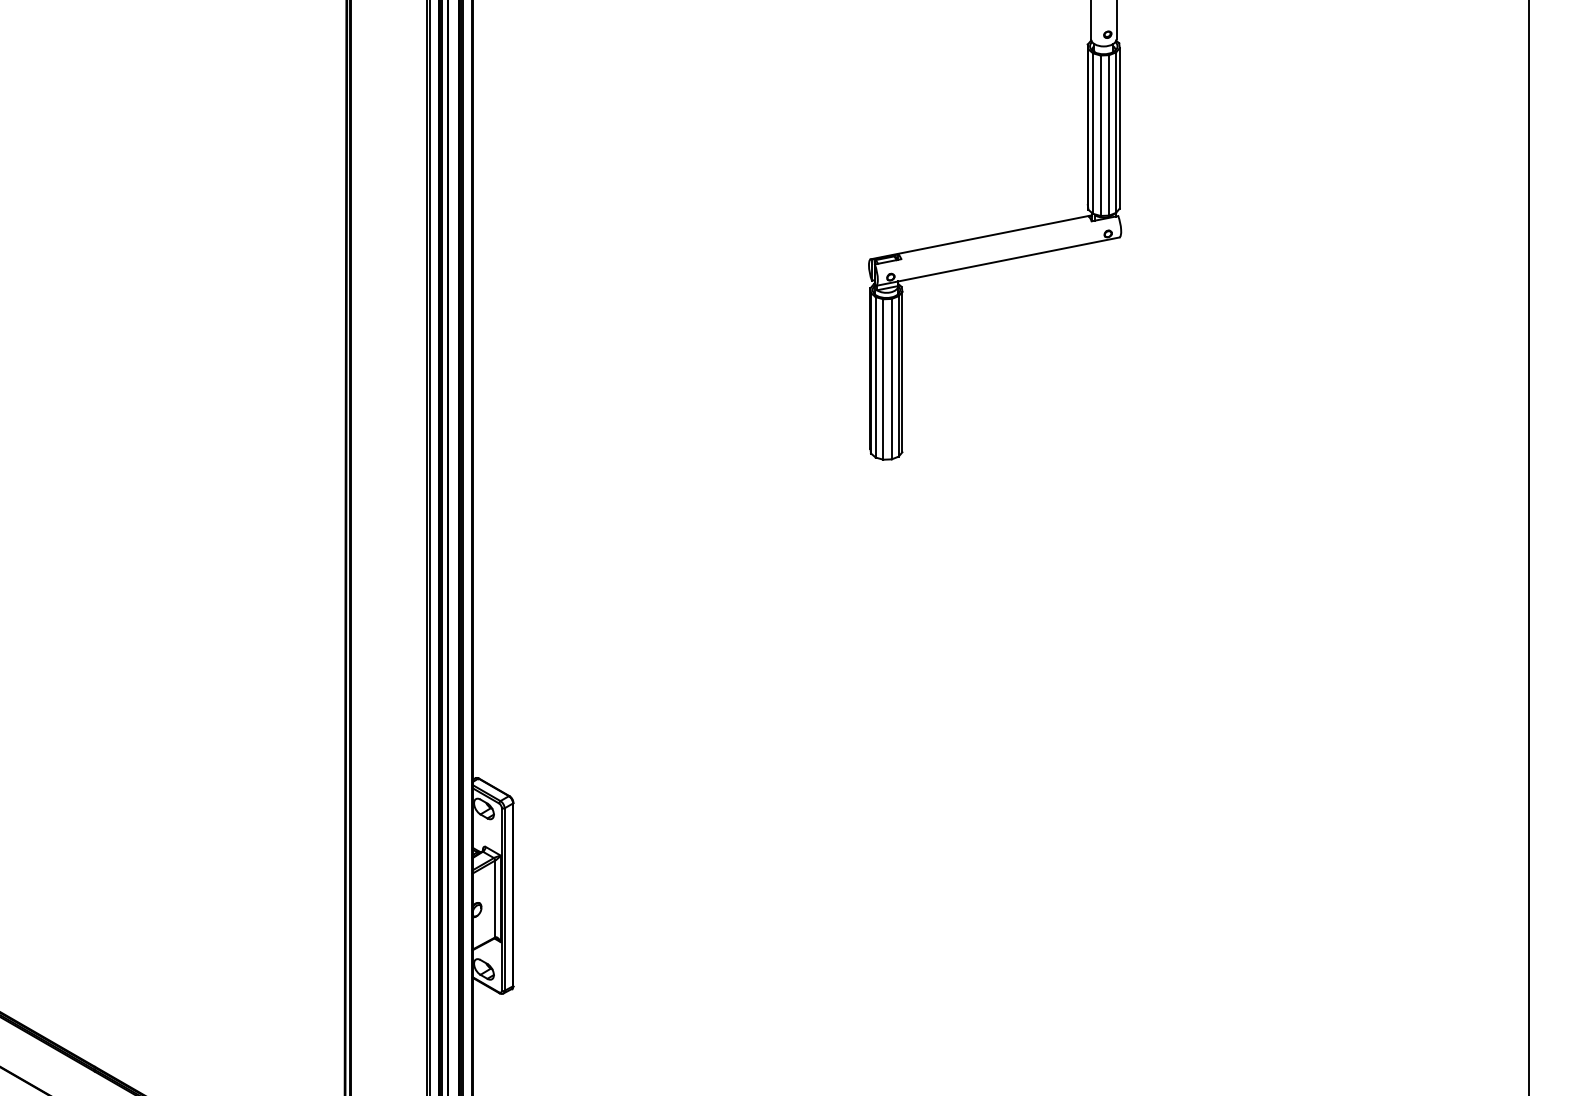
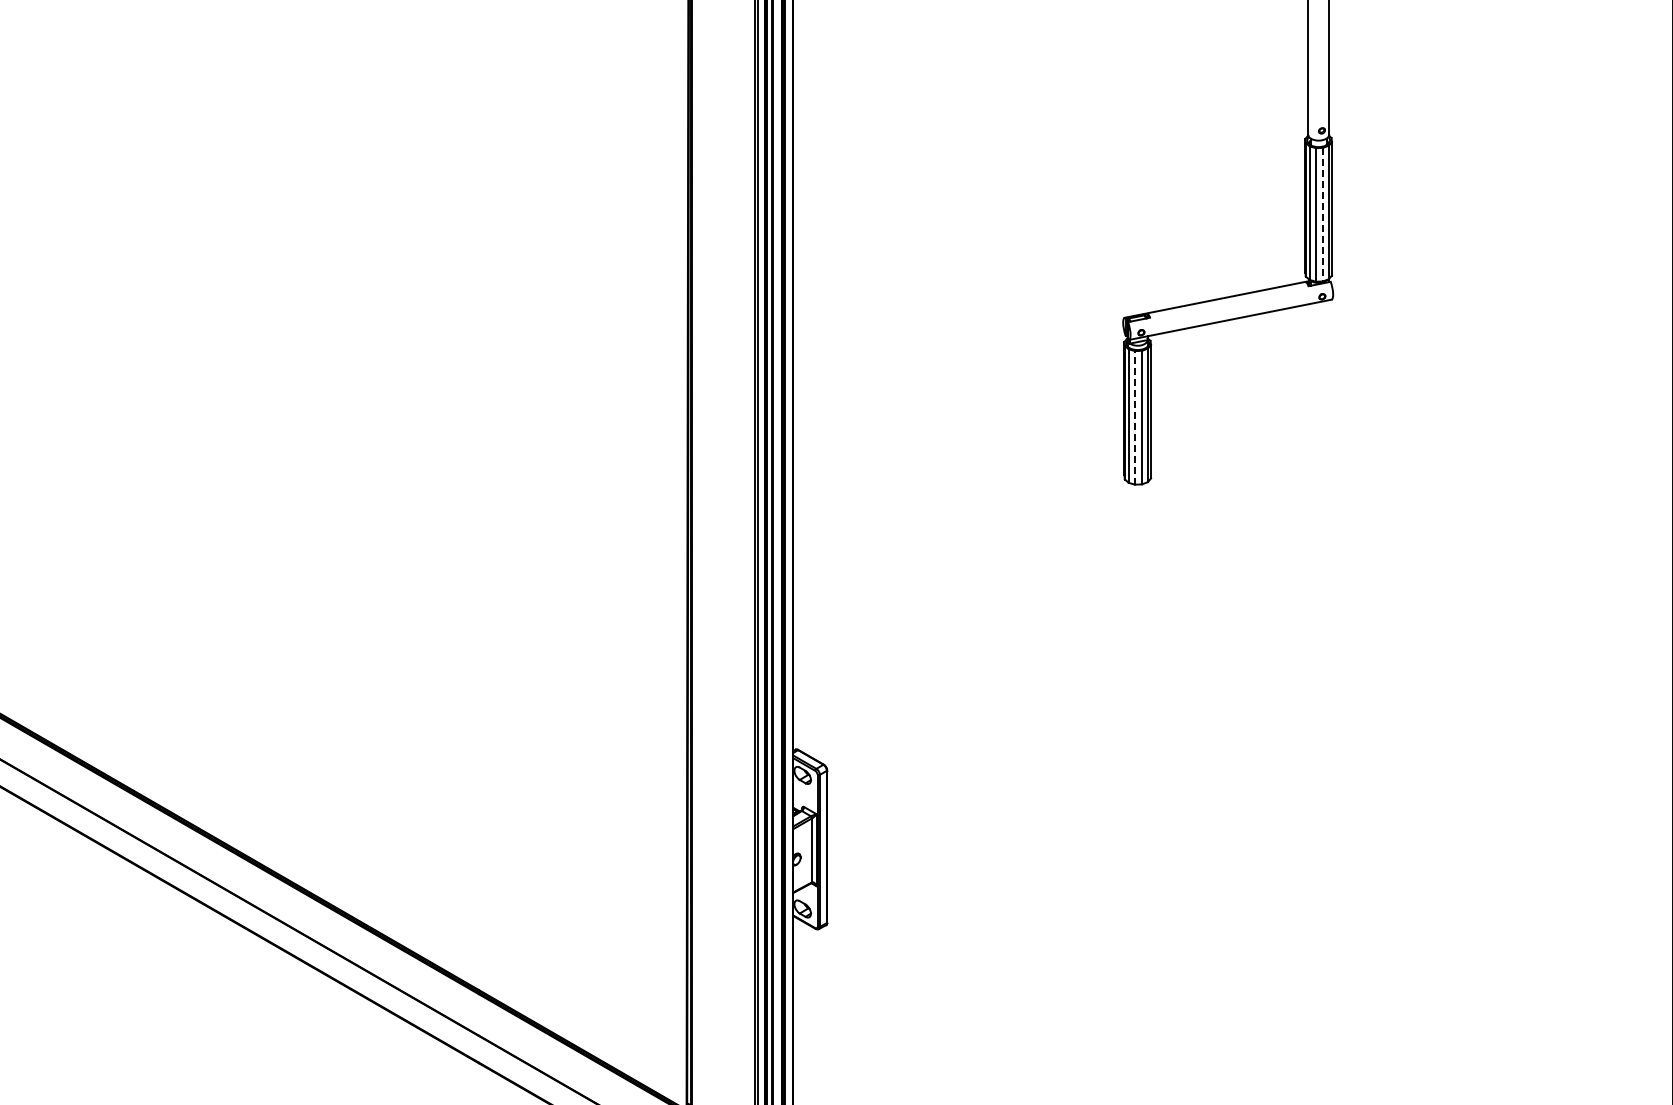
line: (1109, 135) -> (1323, 214), solid -> dashed
line: (883, 379) -> (1135, 417), solid -> dashed

